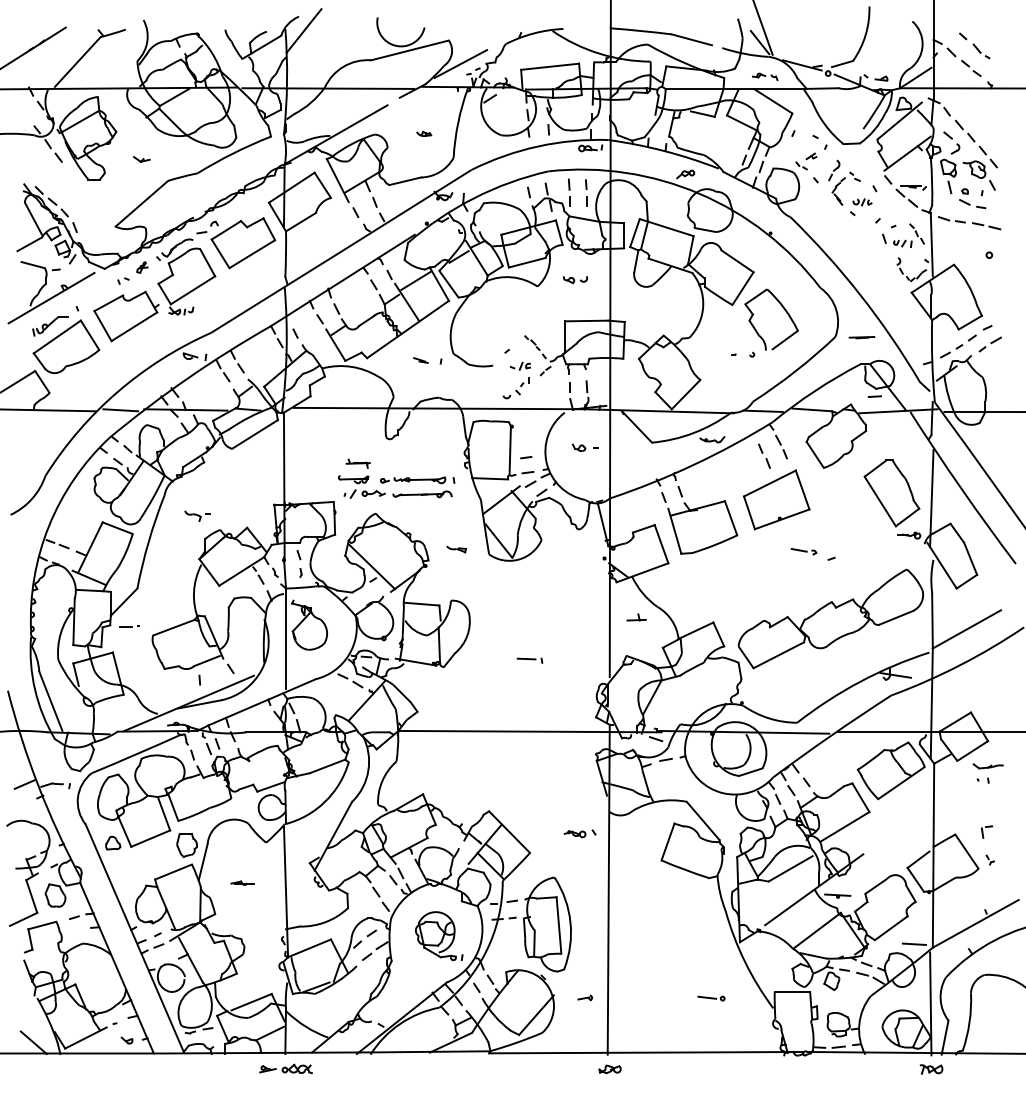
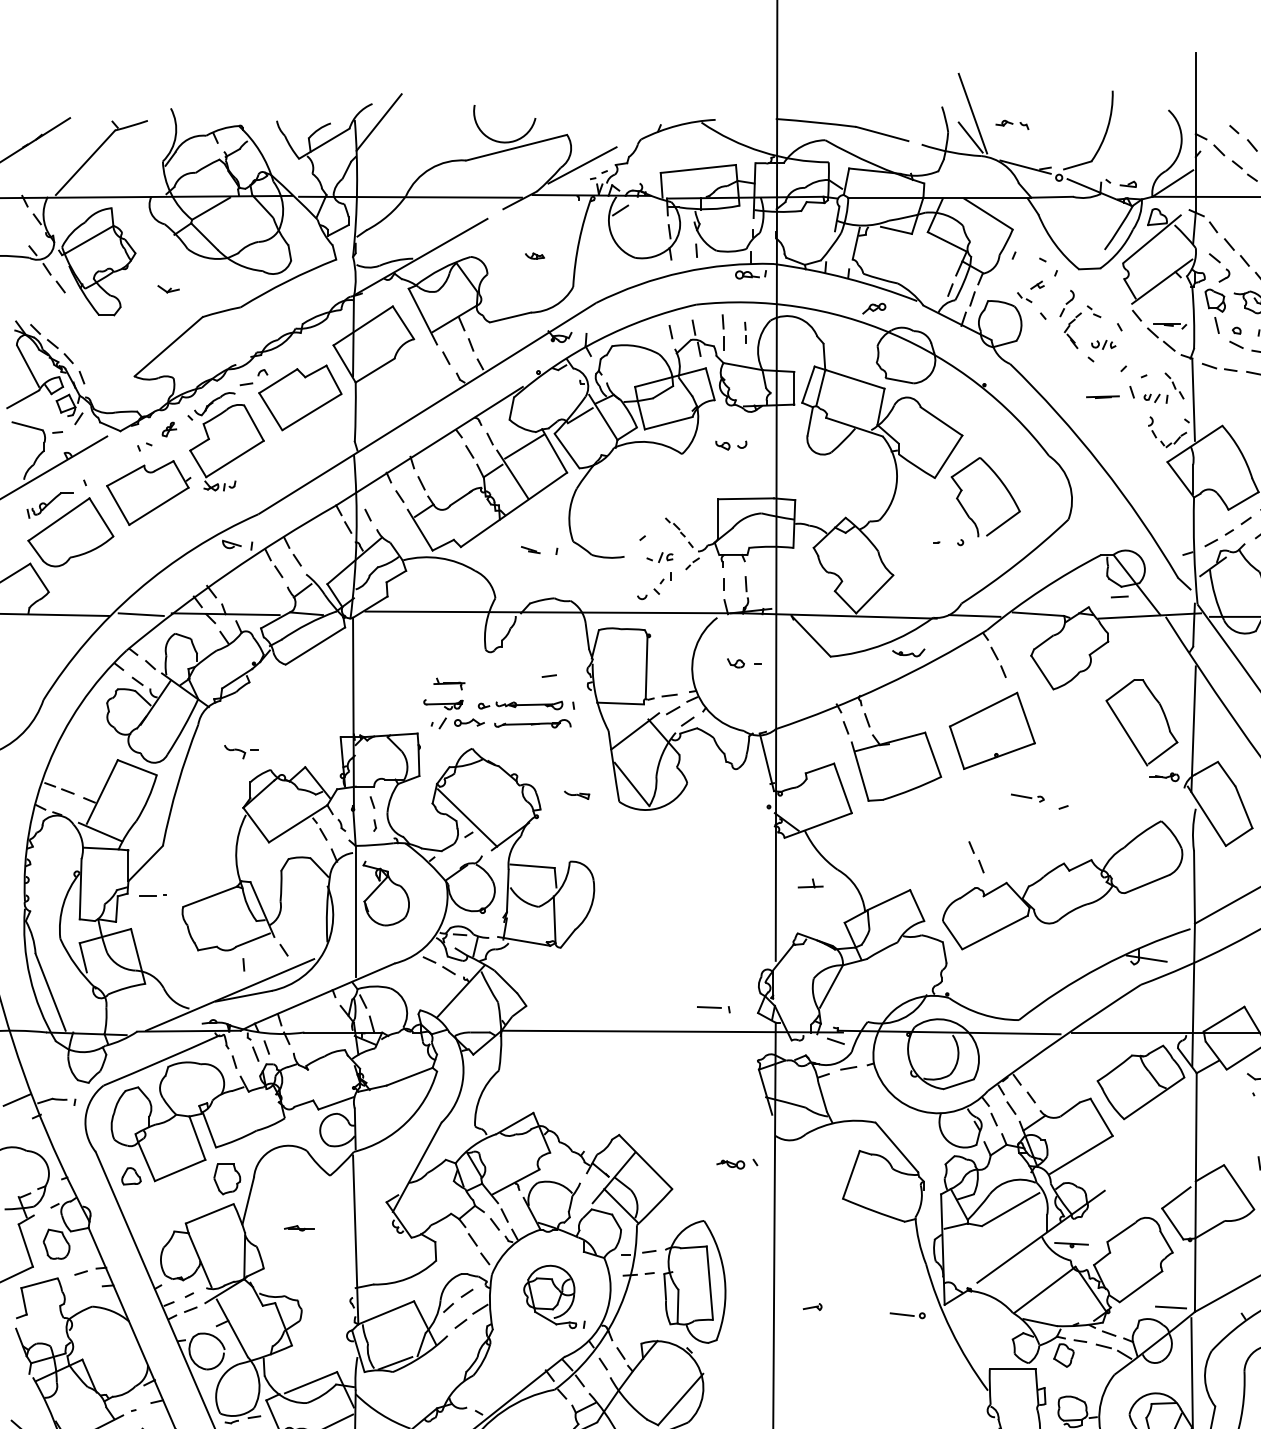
part: (765, 76) -> (1012, 124), moved
part: (586, 192) -> (745, 332), size x0.6
line: (861, 337) -> (1102, 396), moved
part: (764, 455) -> (976, 856), moved
line: (526, 457) -> (549, 675), moved
part: (529, 660) -> (713, 1009), moved
part: (584, 997) -> (811, 1306), moved
part: (711, 998) -> (907, 1315), moved

